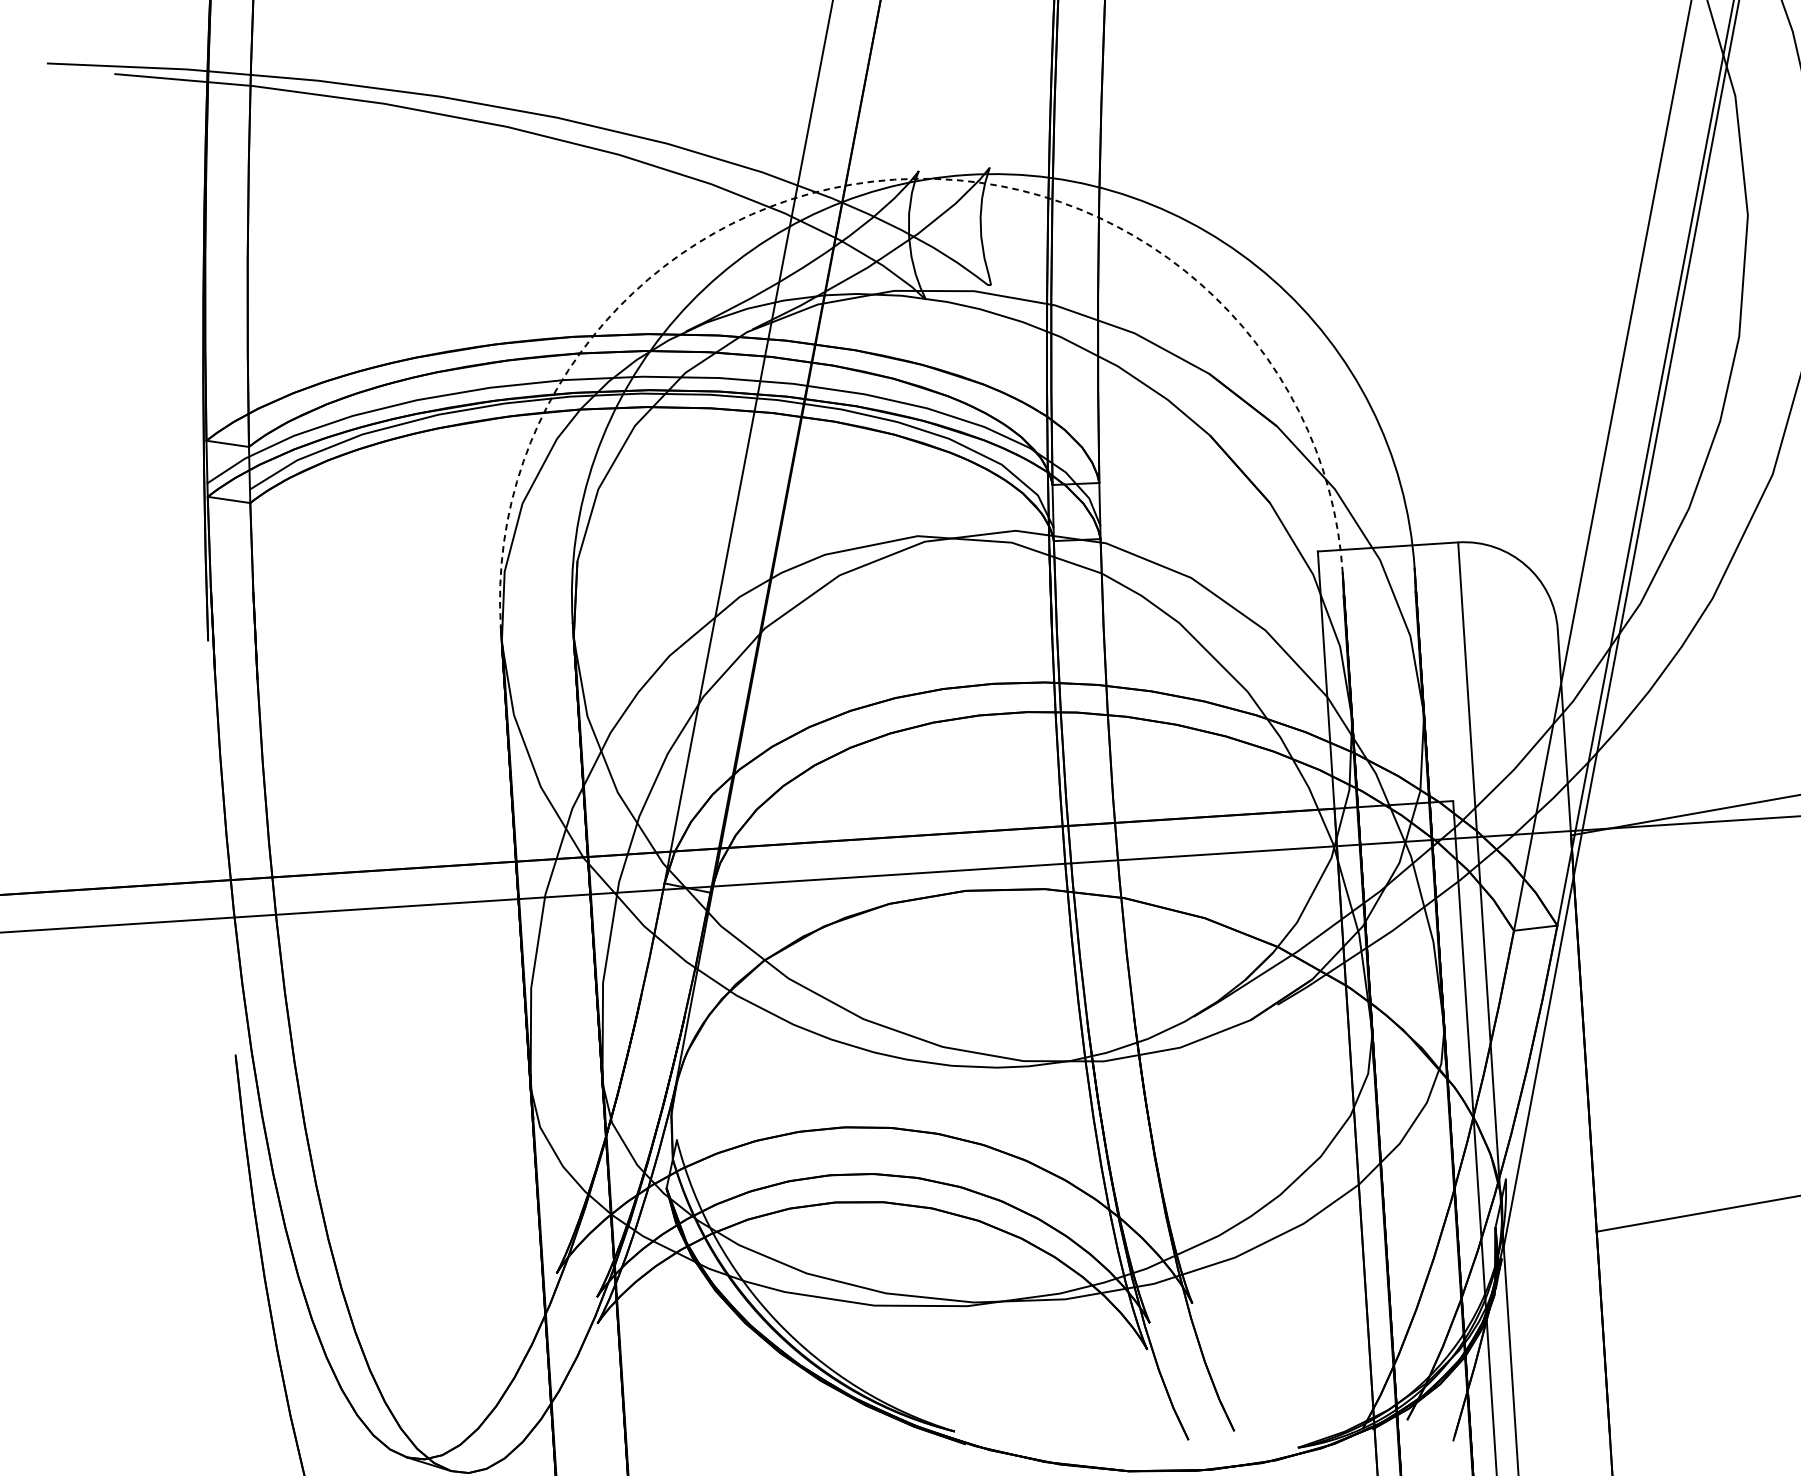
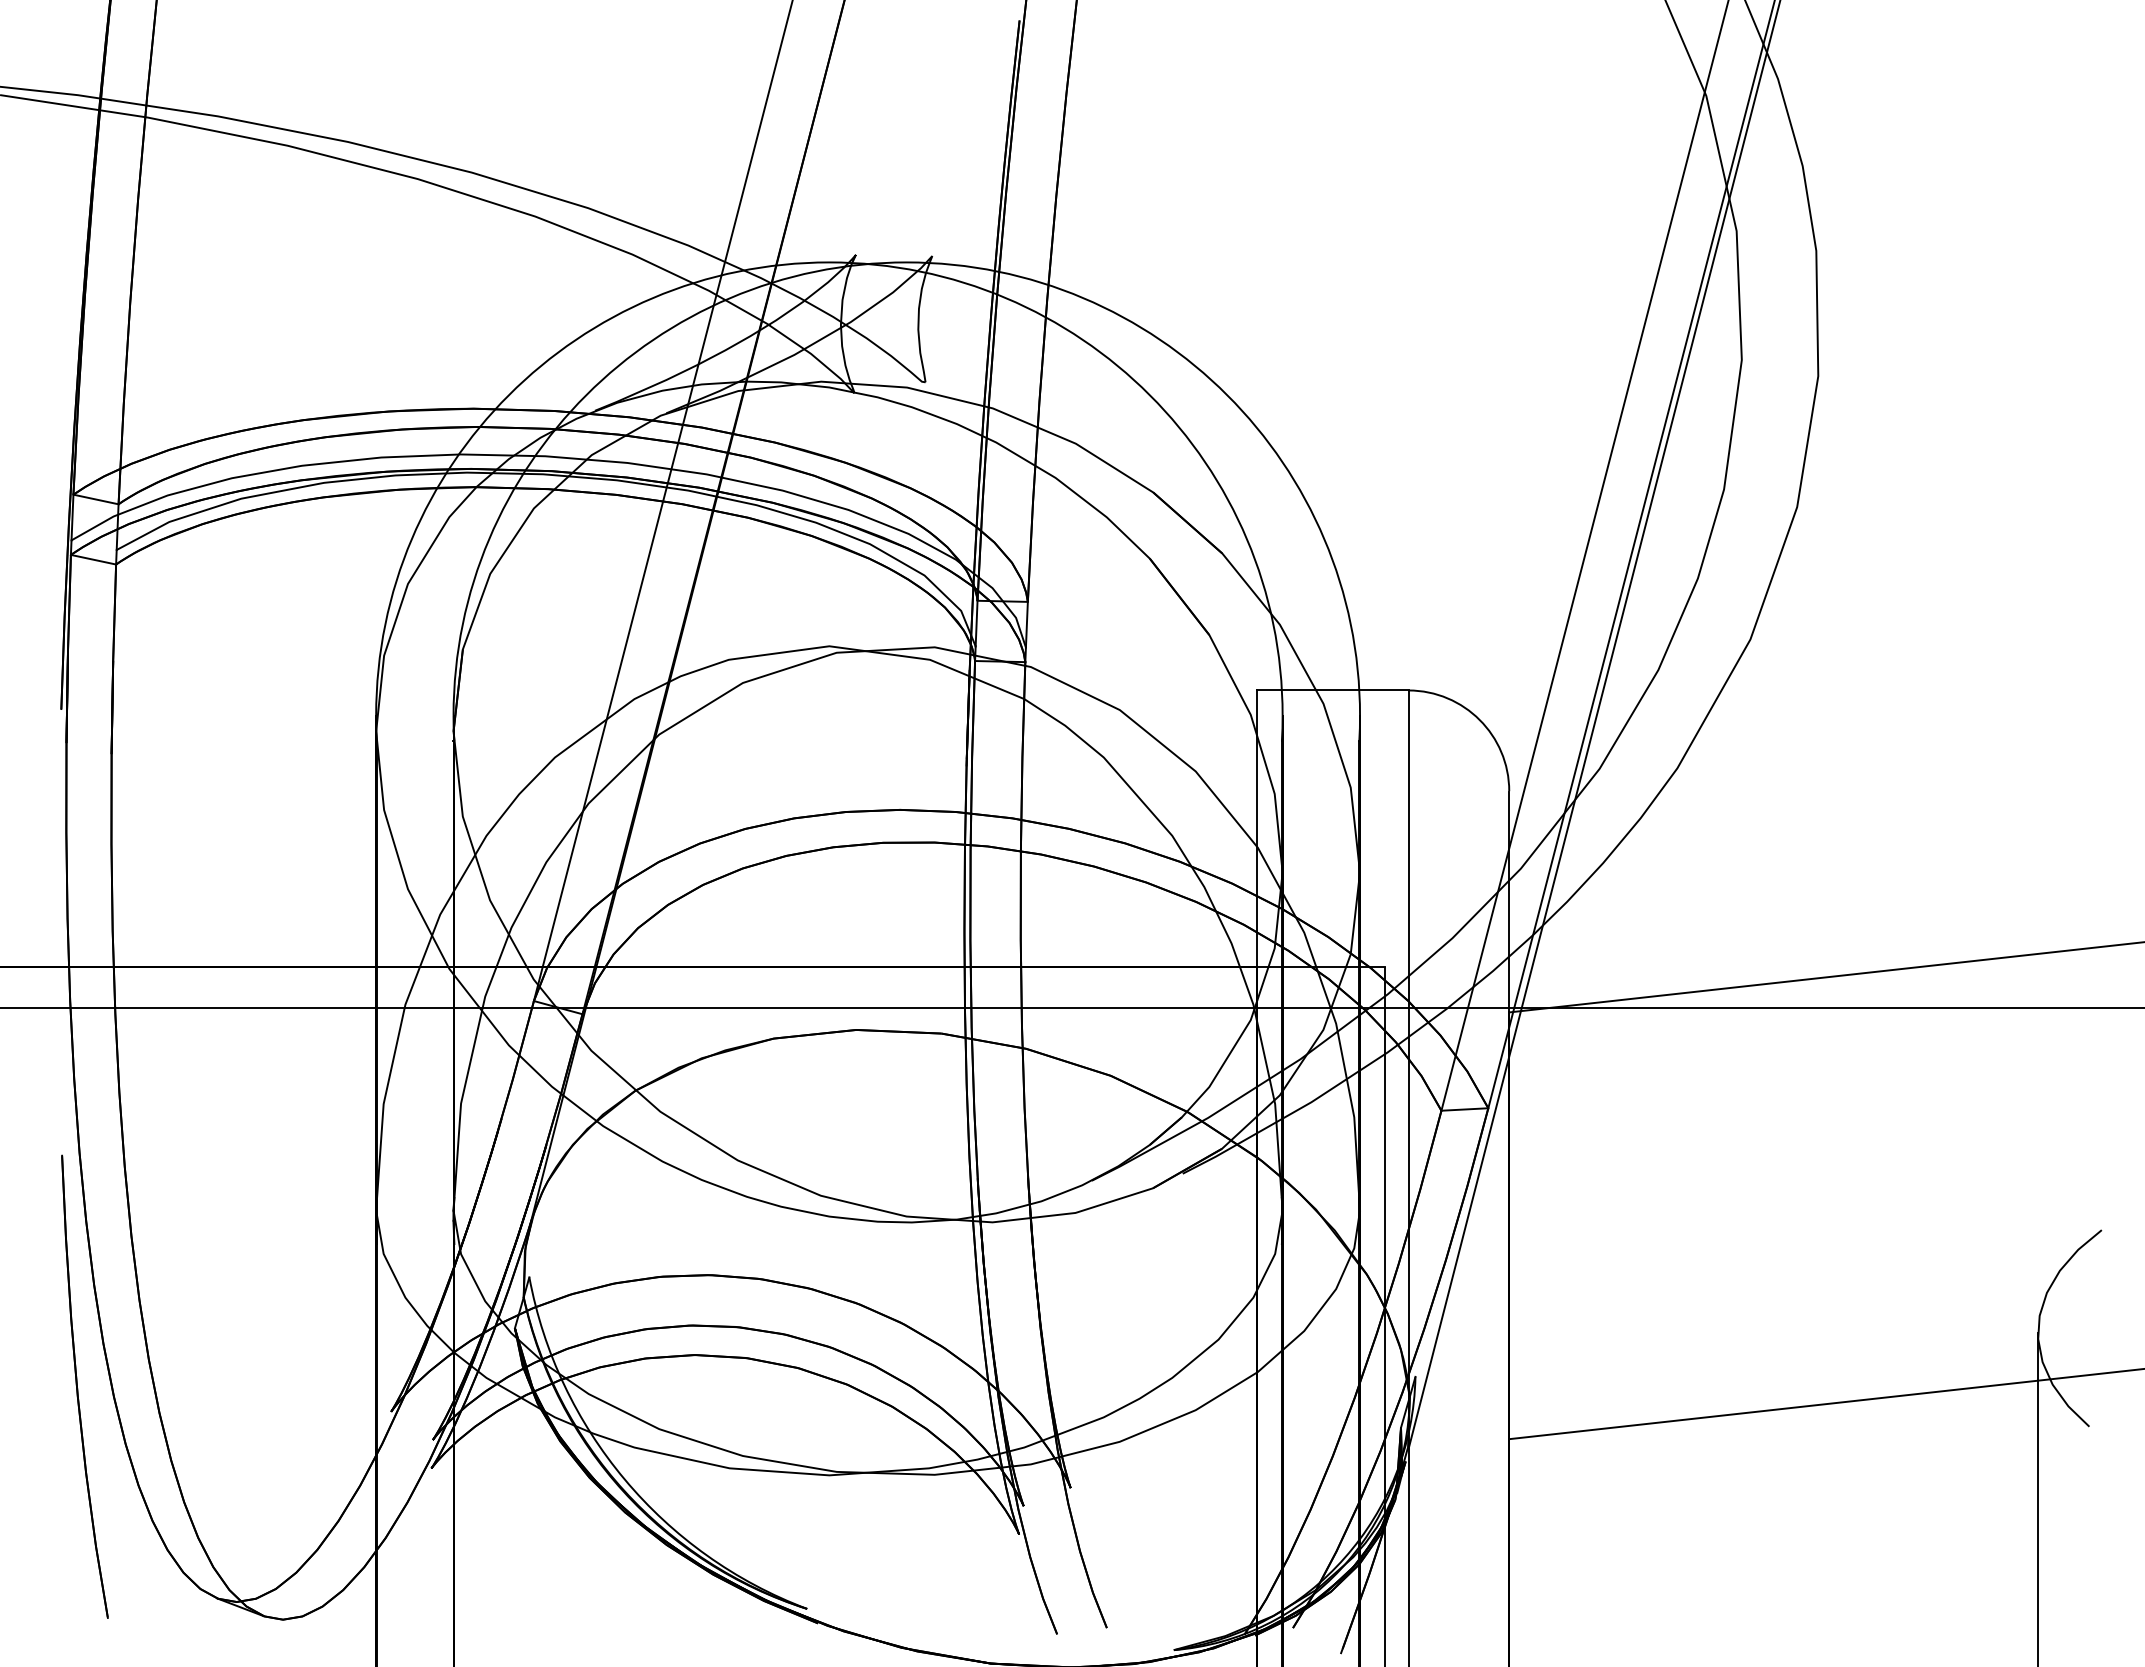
arc: (894, 179) -> (829, 262), dashed -> solid

